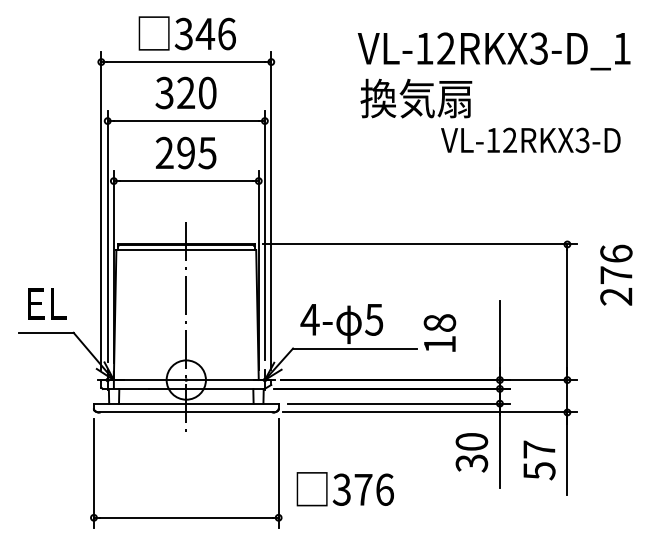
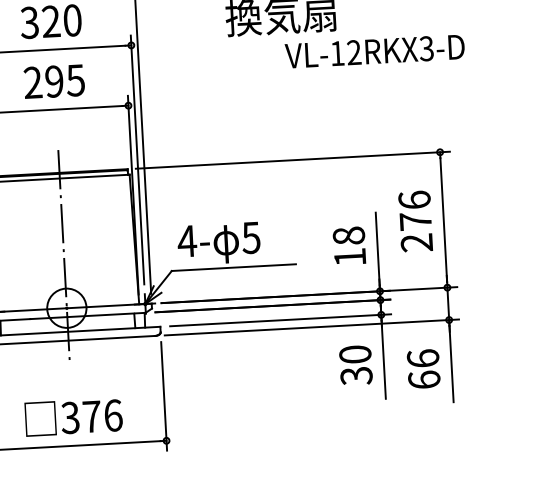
text: (530, 140) -> (374, 51), moved
text: (616, 274) -> (415, 220), moved
text: (439, 332) -> (349, 245), moved
text: (539, 460) -> (423, 369), 57 -> 66
text: (344, 489) -> (72, 417), moved

